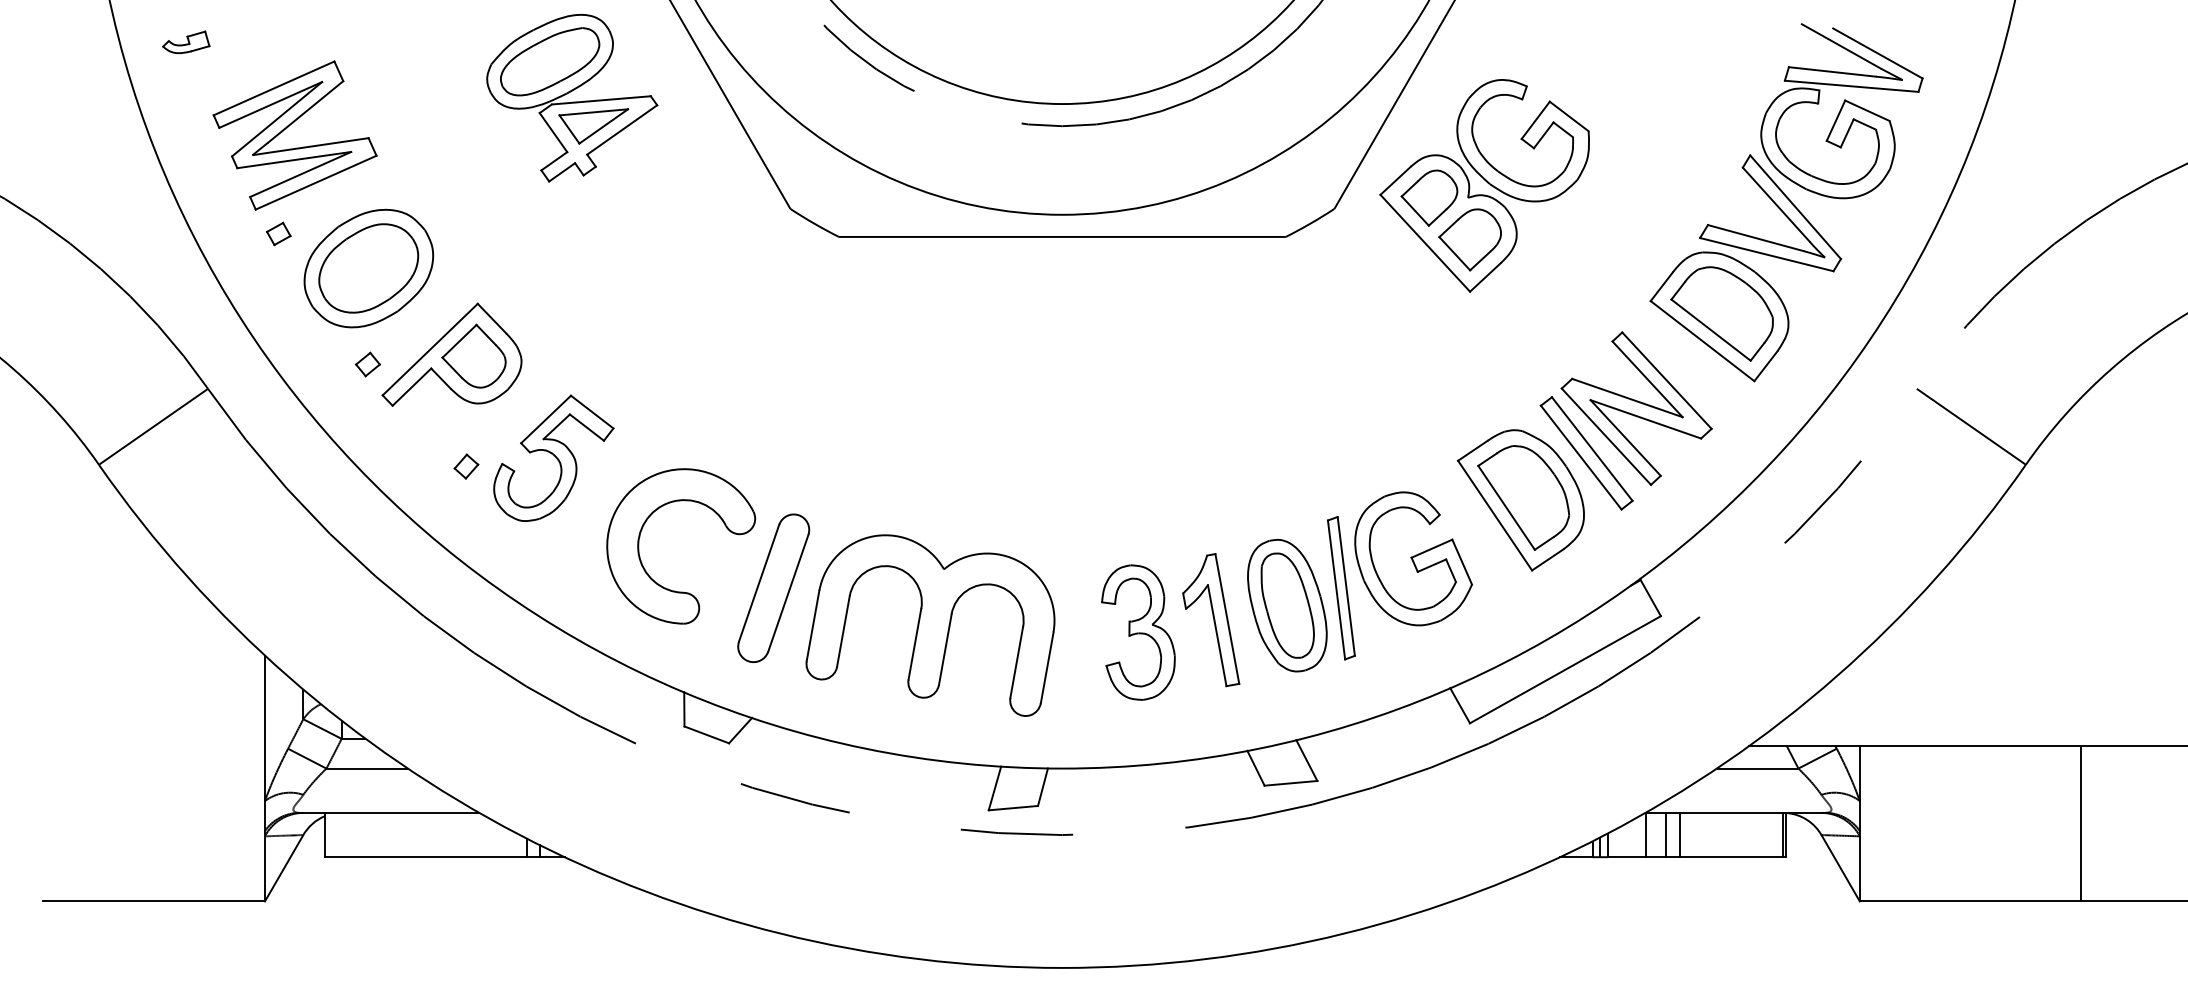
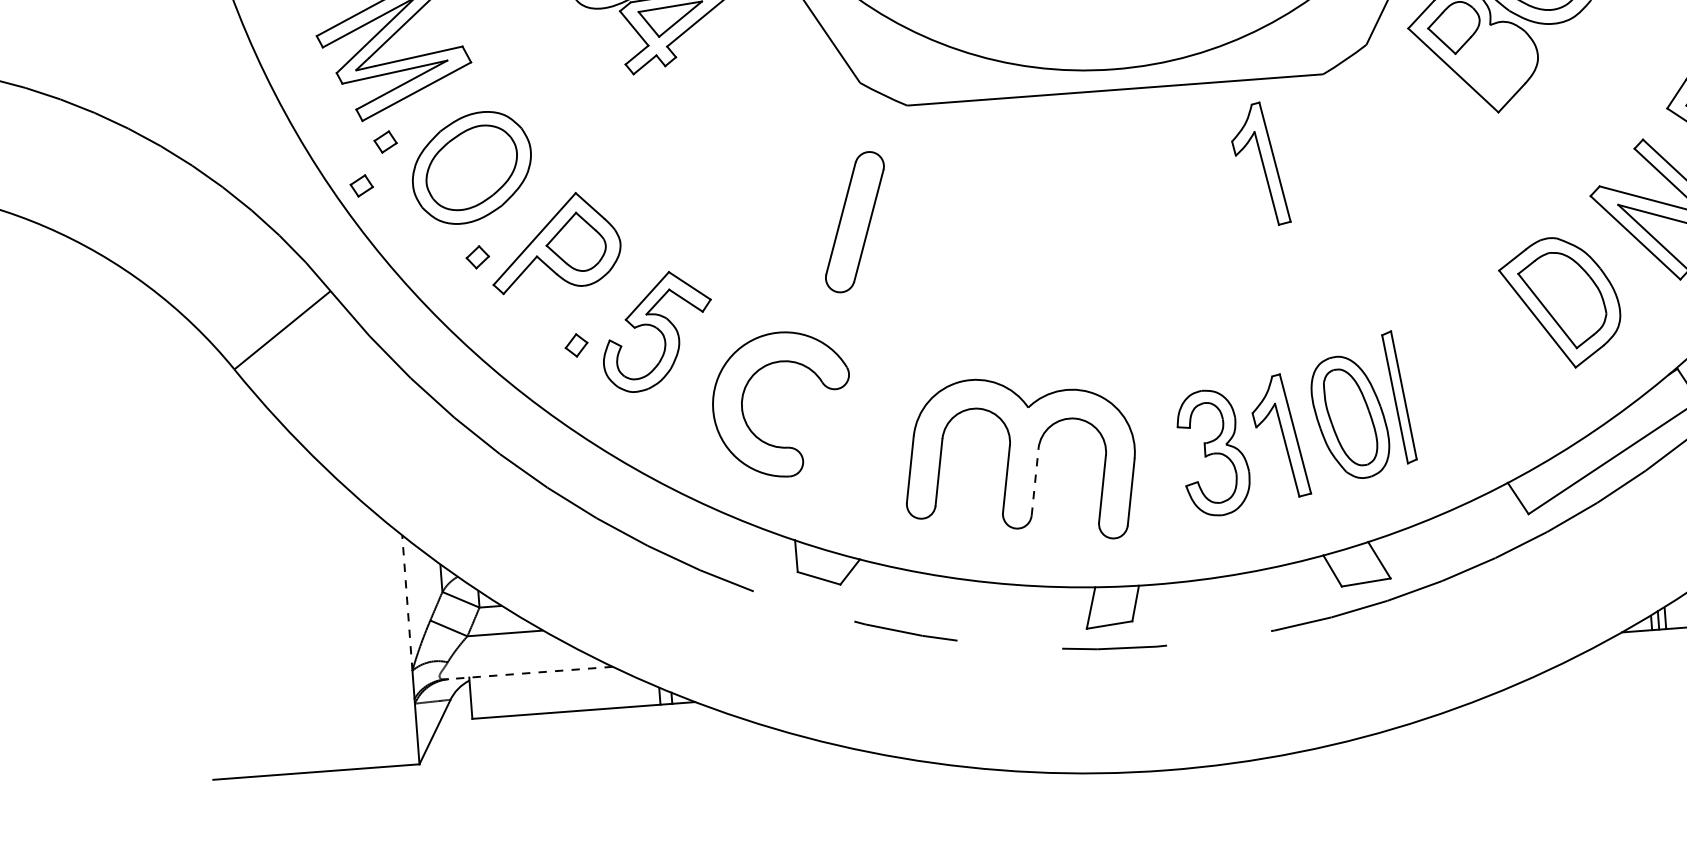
part: (1469, 239) -> (1494, 63), removed
part: (249, 278) -> (361, 185), added
part: (1211, 328) -> (1260, 164), added
part: (1586, 453) -> (1618, 254), removed
part: (1413, 558) -> (1464, 364), removed
part: (773, 588) -> (854, 222), moved
line: (945, 649) -> (1035, 482), solid -> dashed
line: (264, 728) -> (406, 603), solid -> dashed
line: (389, 812) -> (529, 672), solid -> dashed

